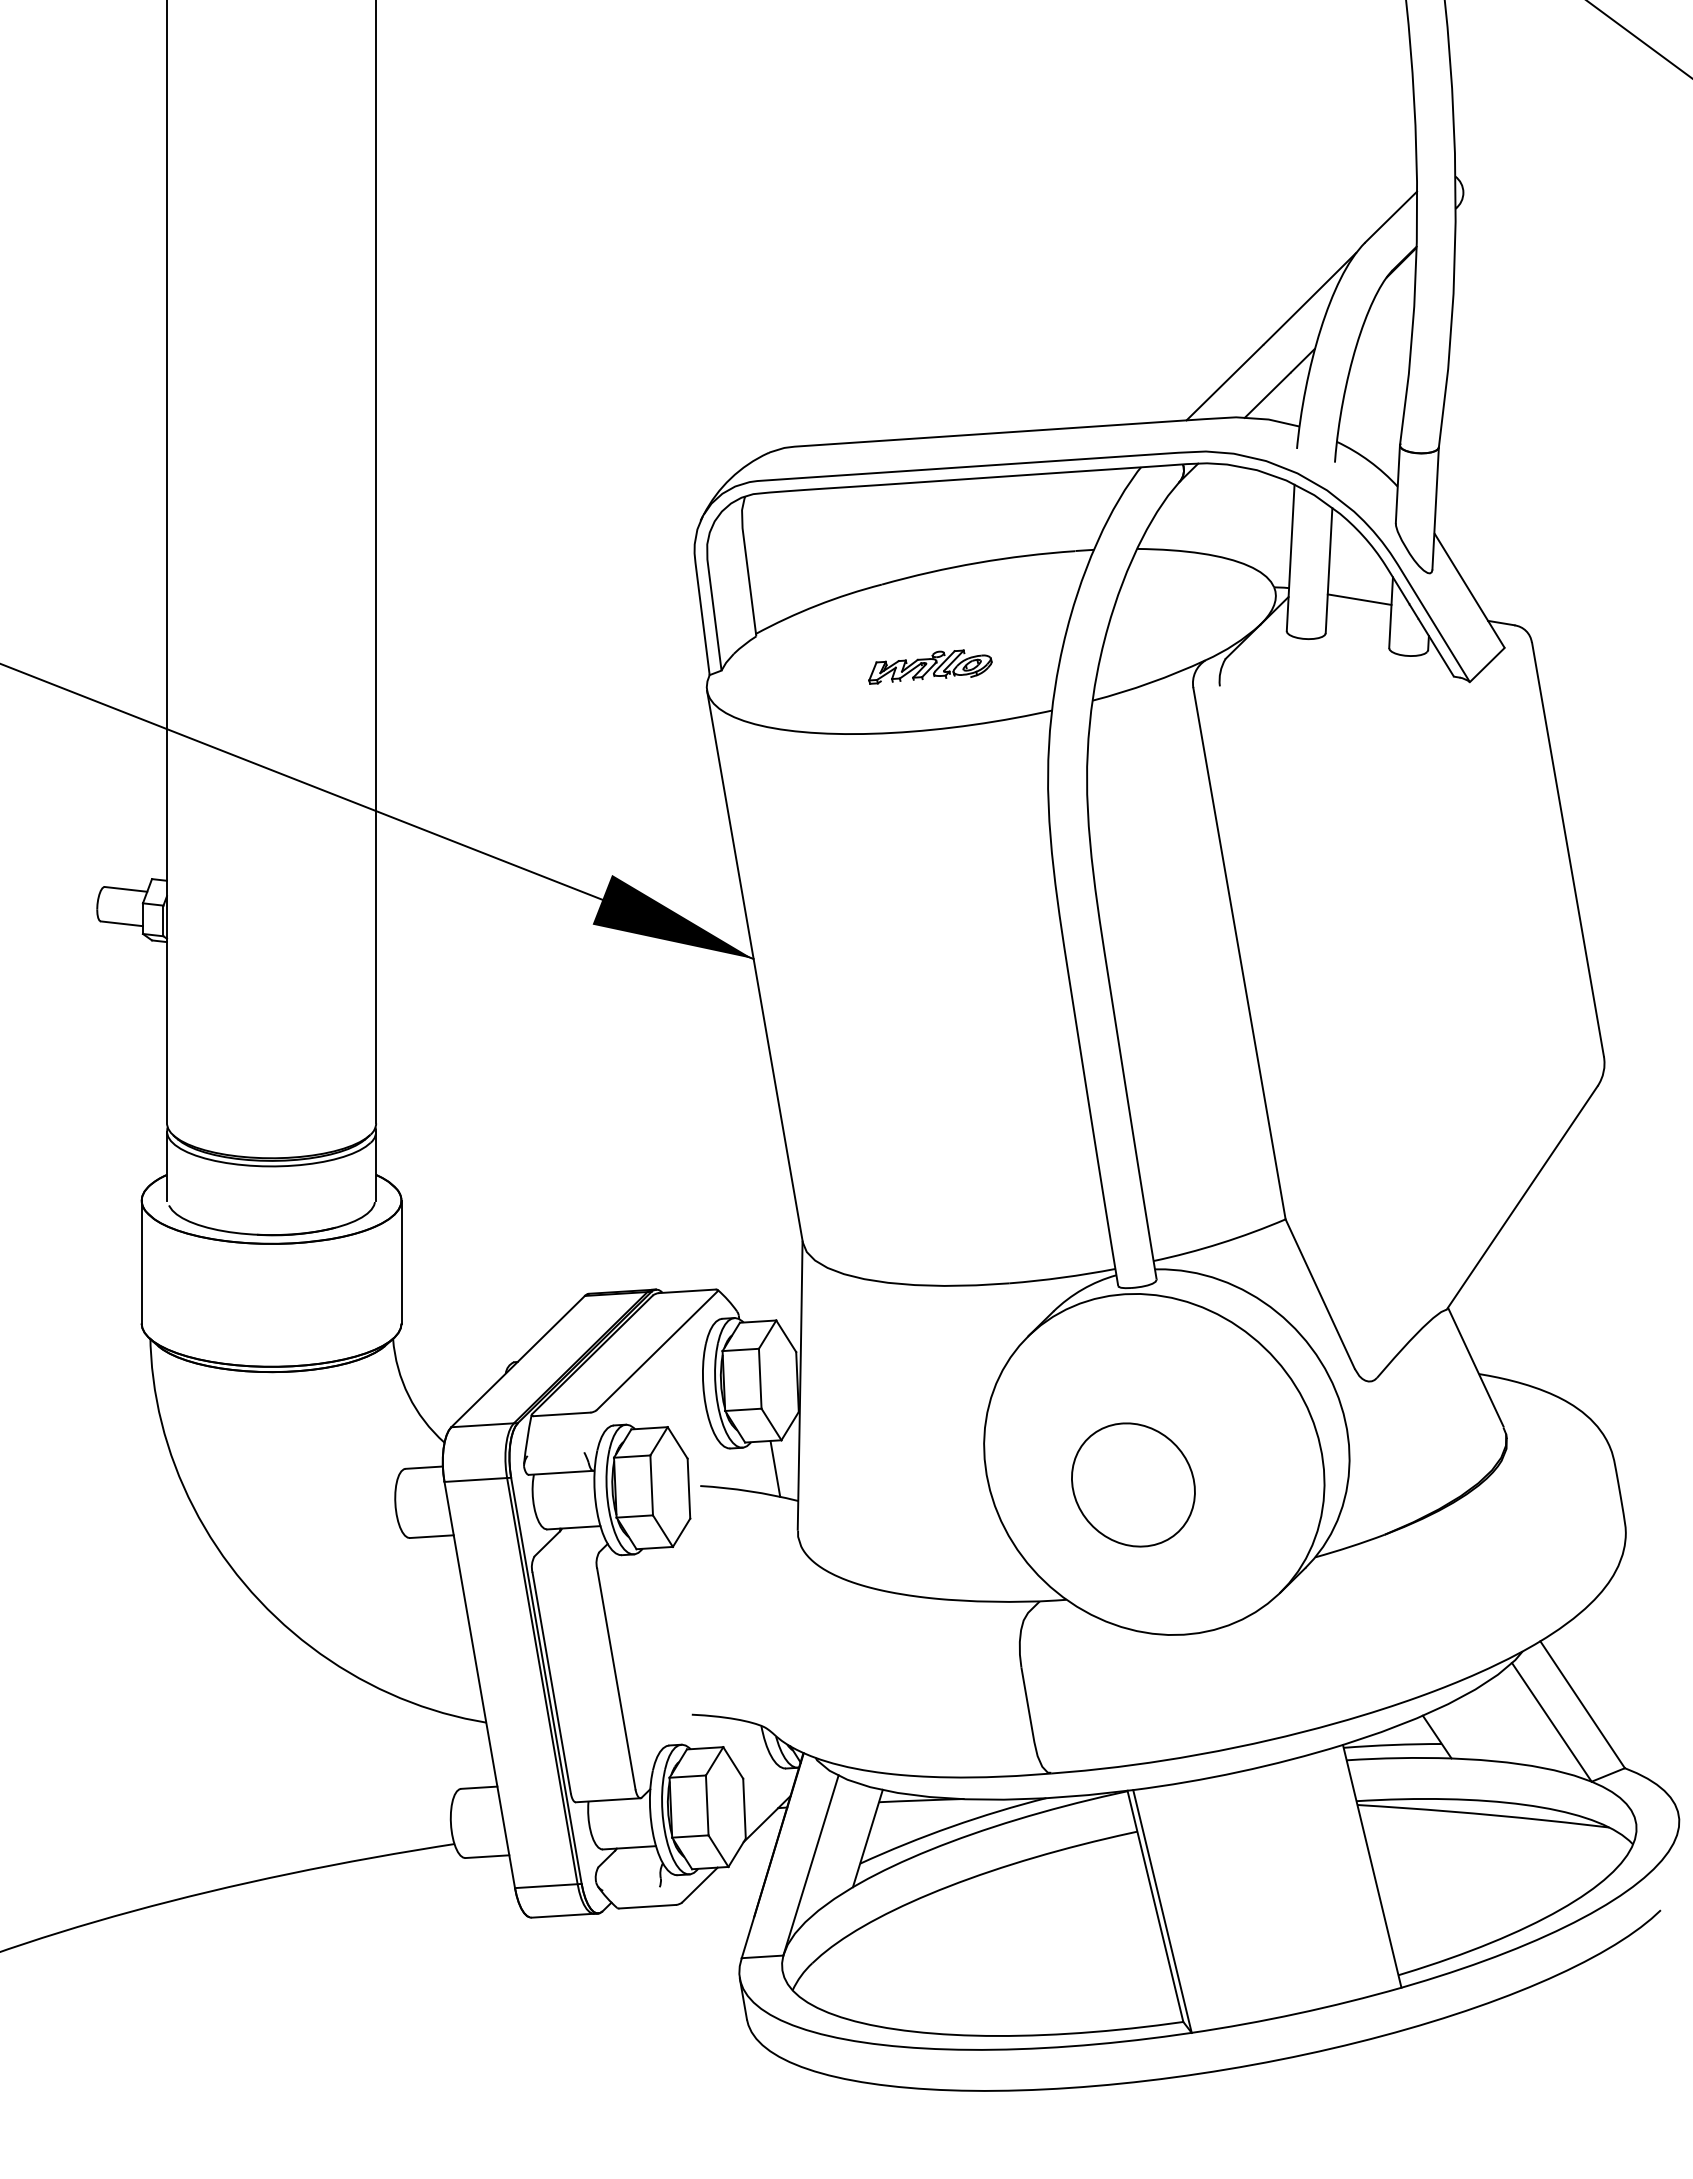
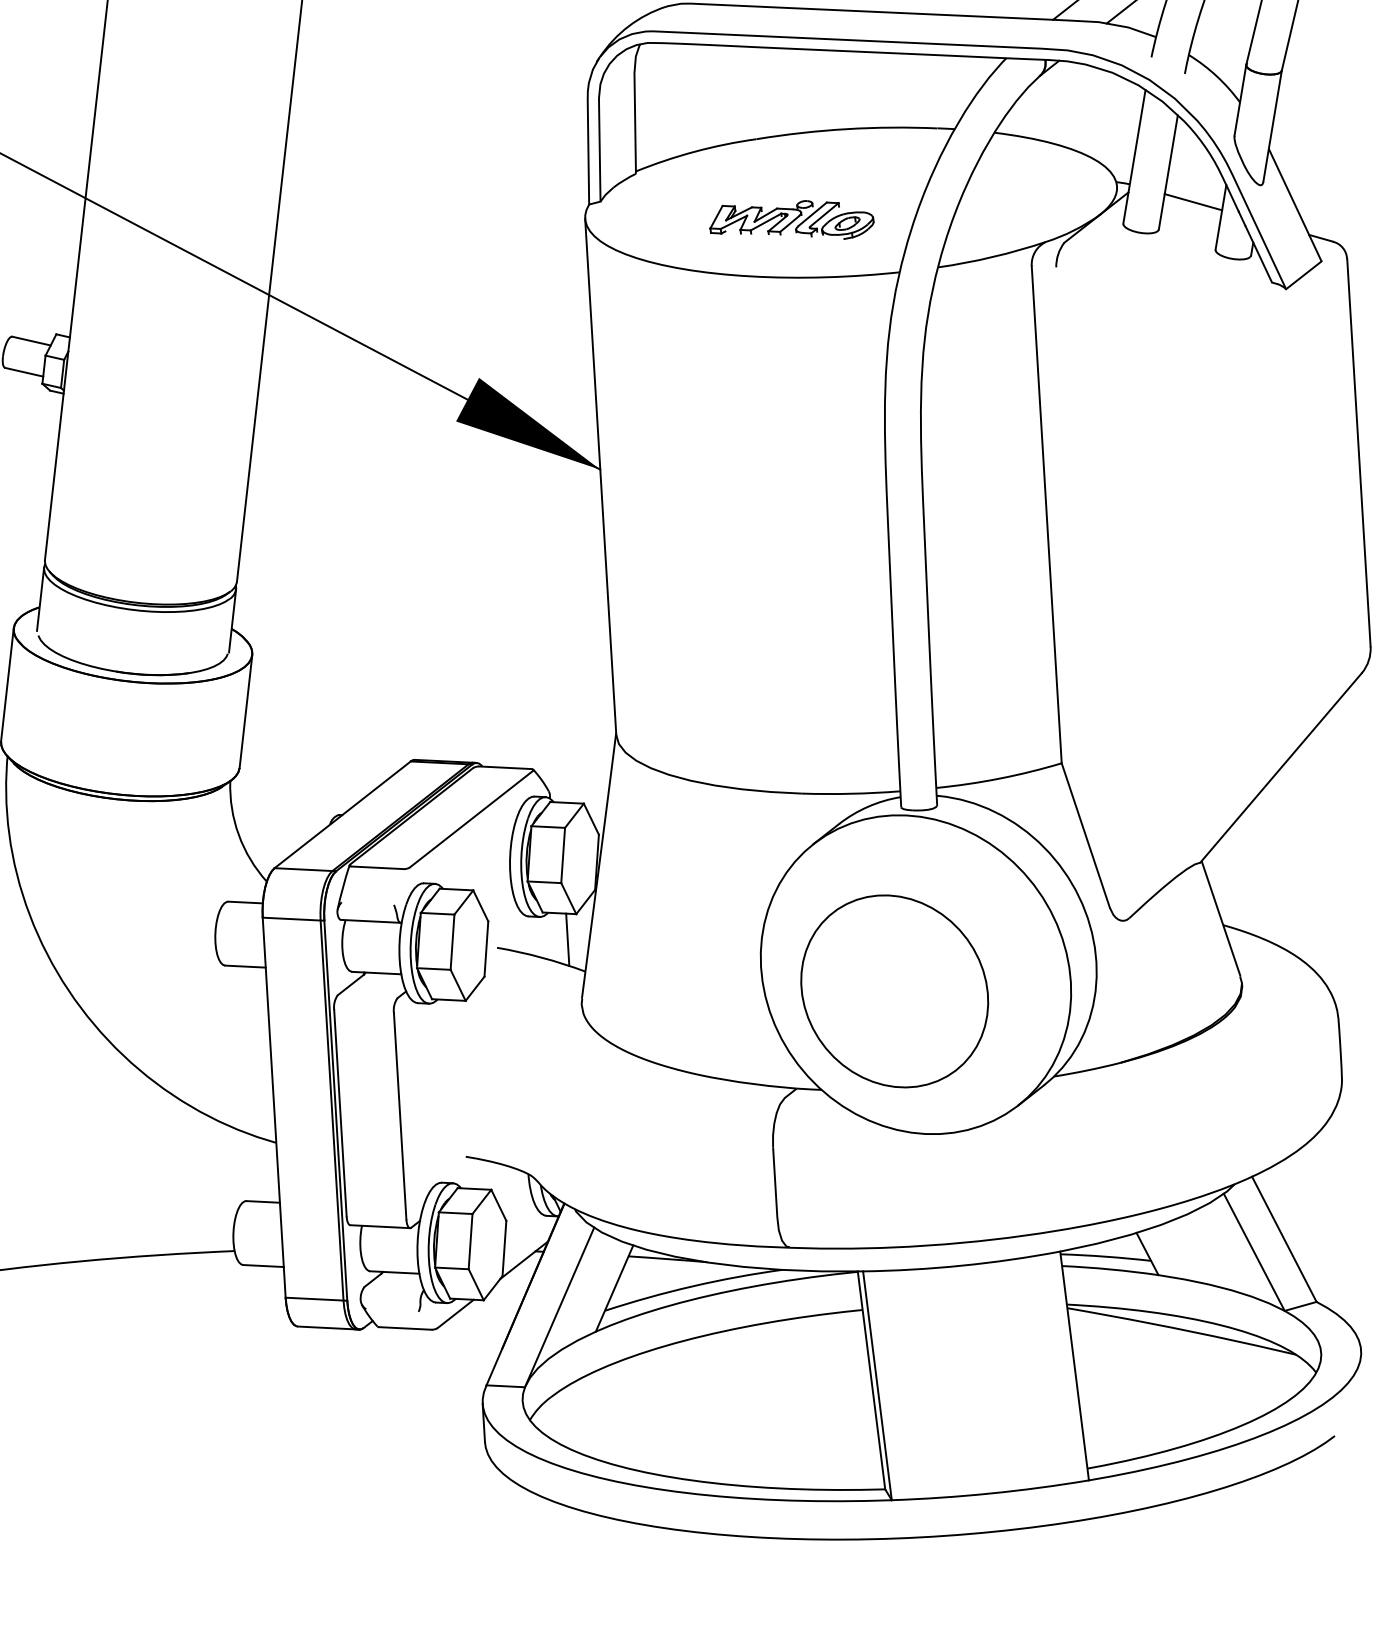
part: (930, 666) -> (792, 219), size x1.43
part: (1133, 1484) -> (894, 990), size x1.67

